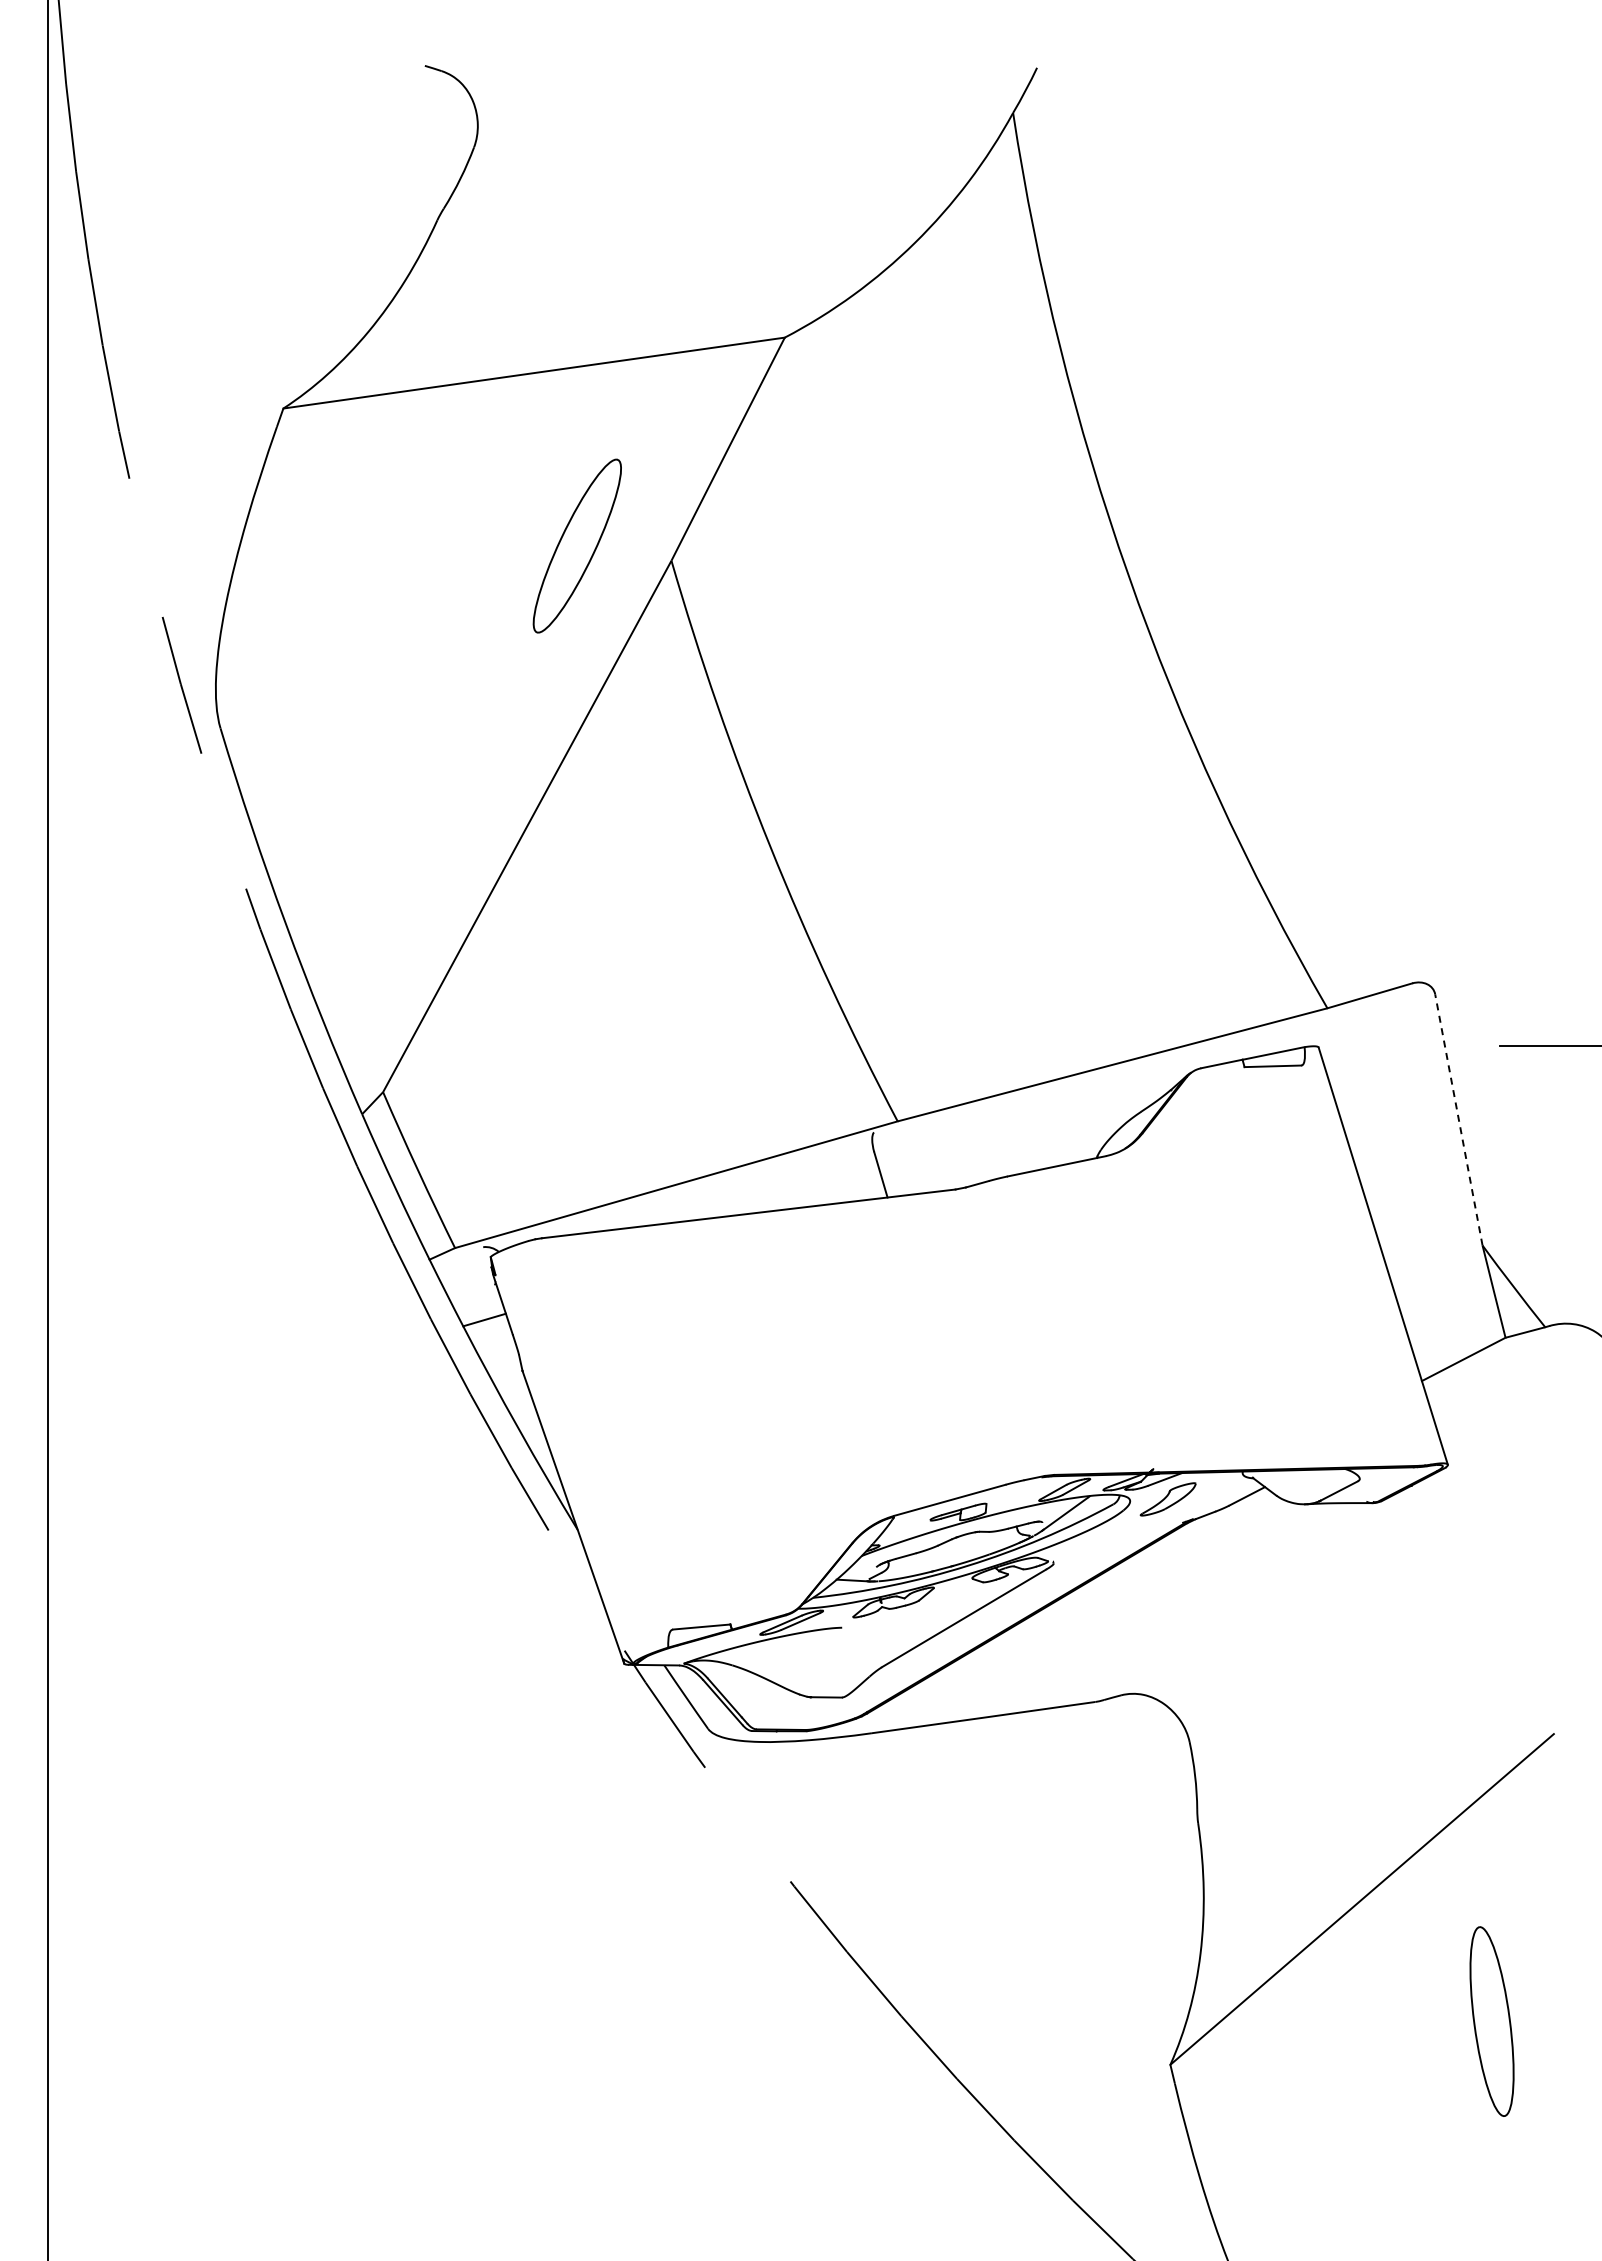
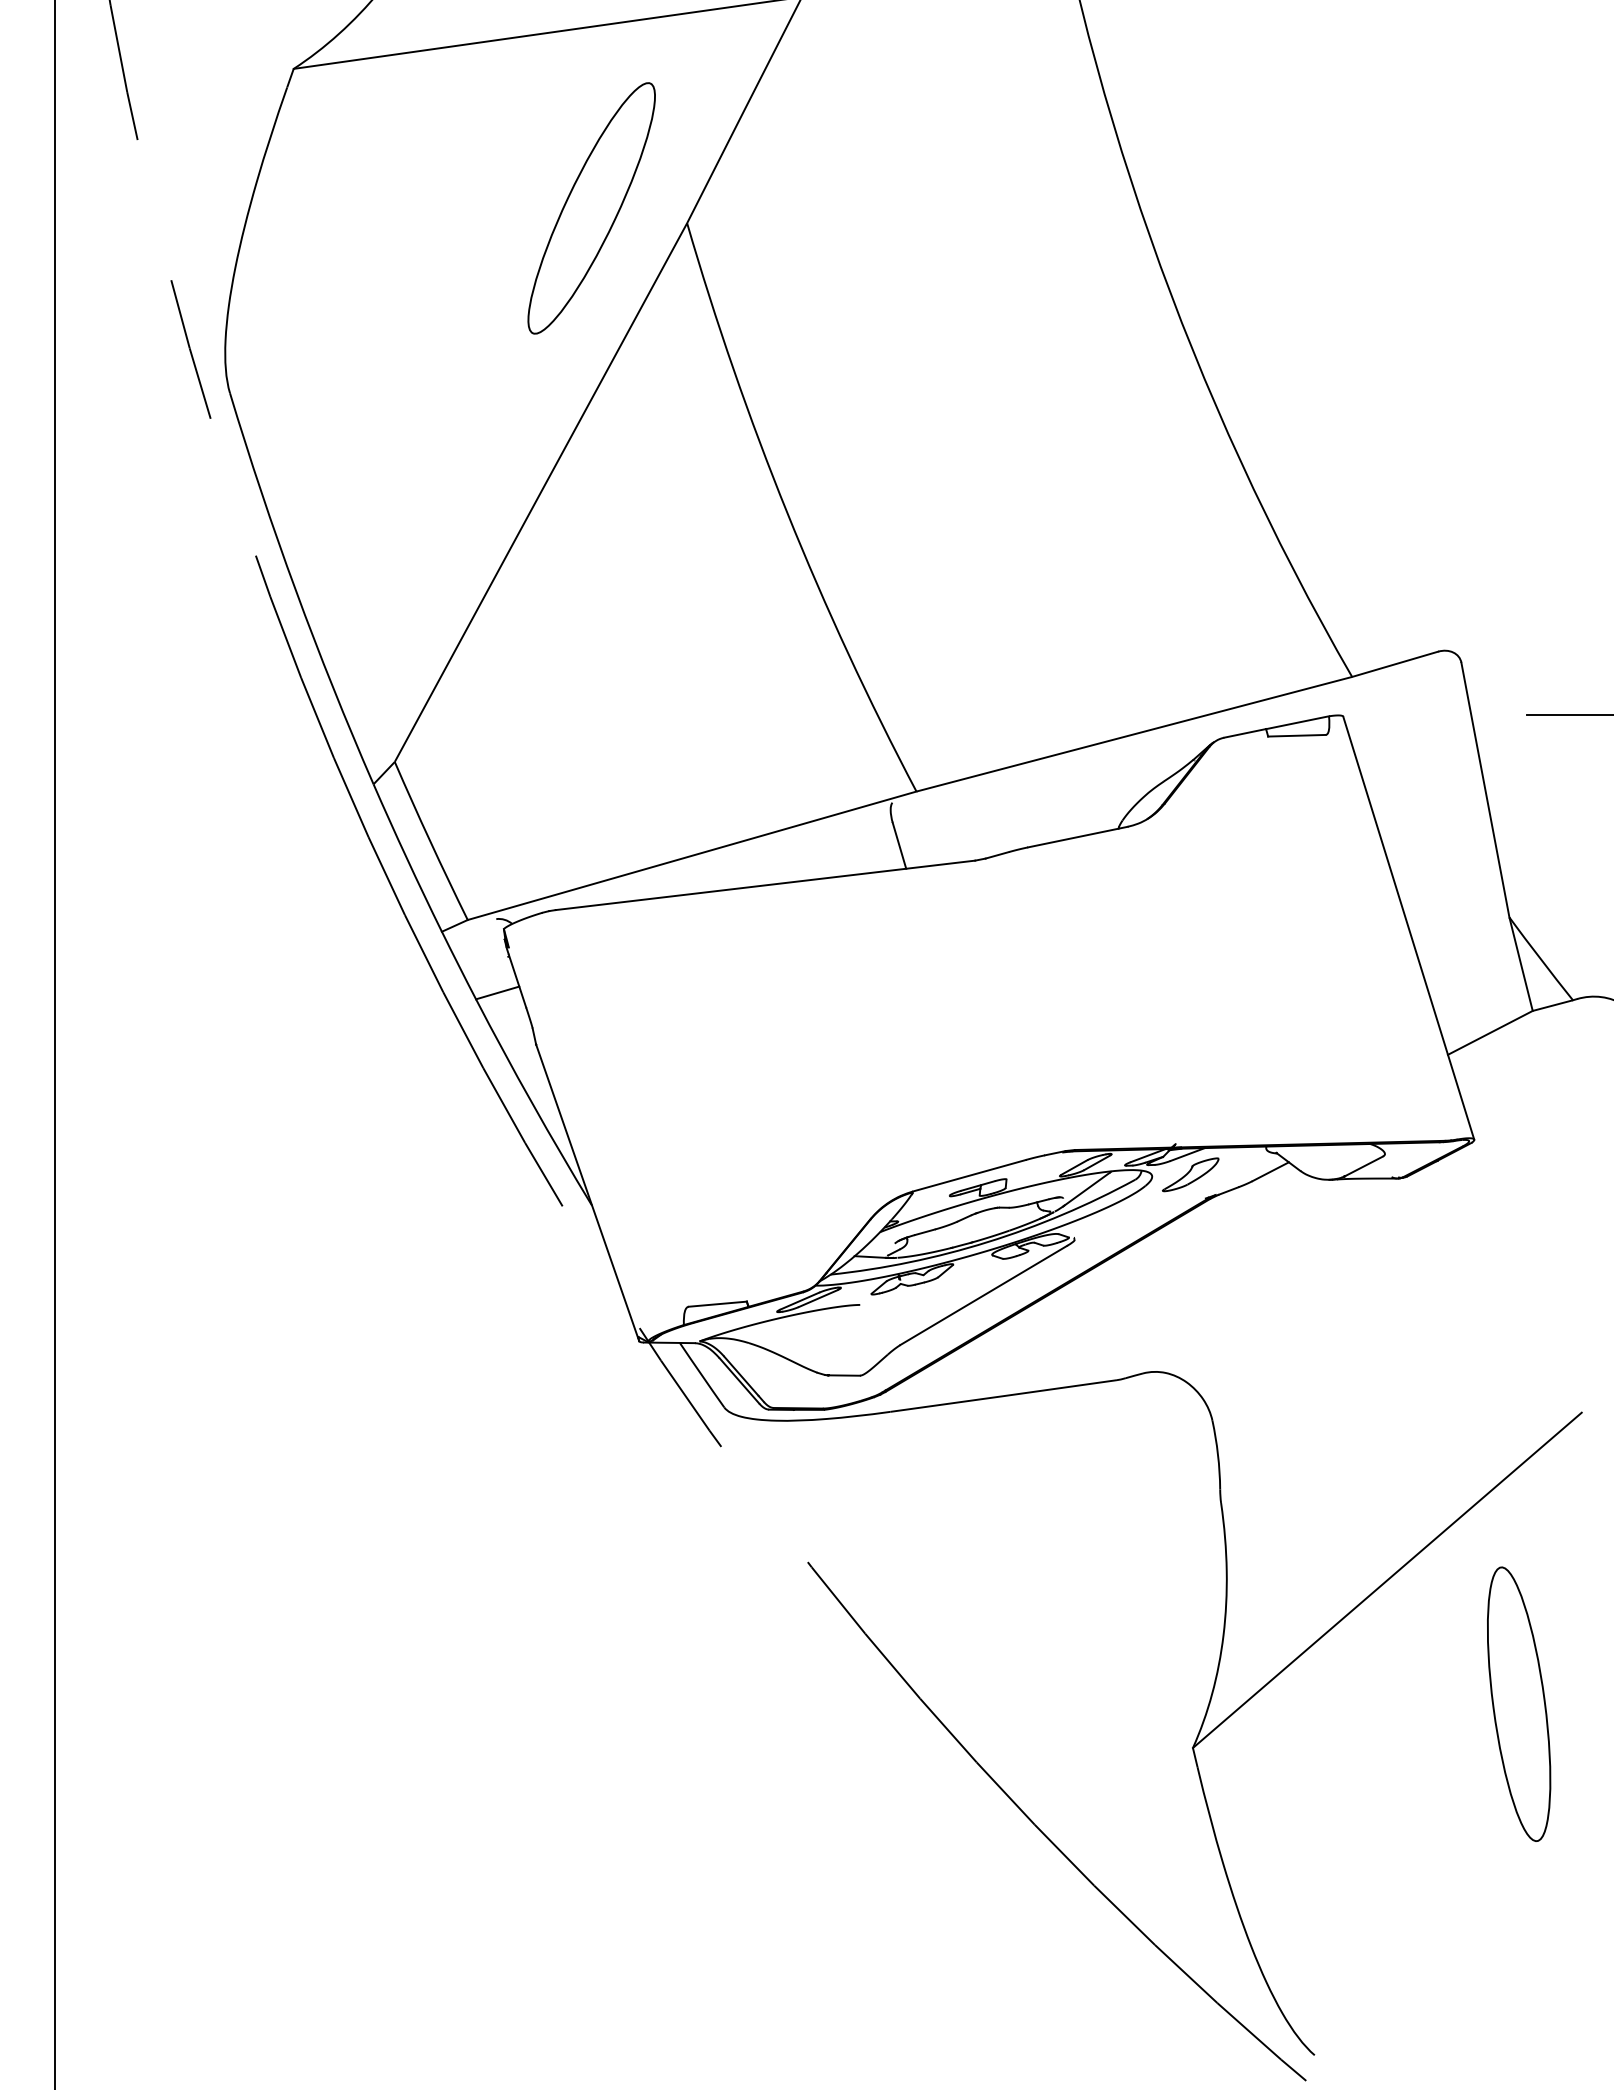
part: (577, 545) -> (591, 207), size x1.43
line: (1458, 1119) -> (1485, 789), dashed -> solid
part: (1491, 2021) -> (1518, 1704), size x1.43

